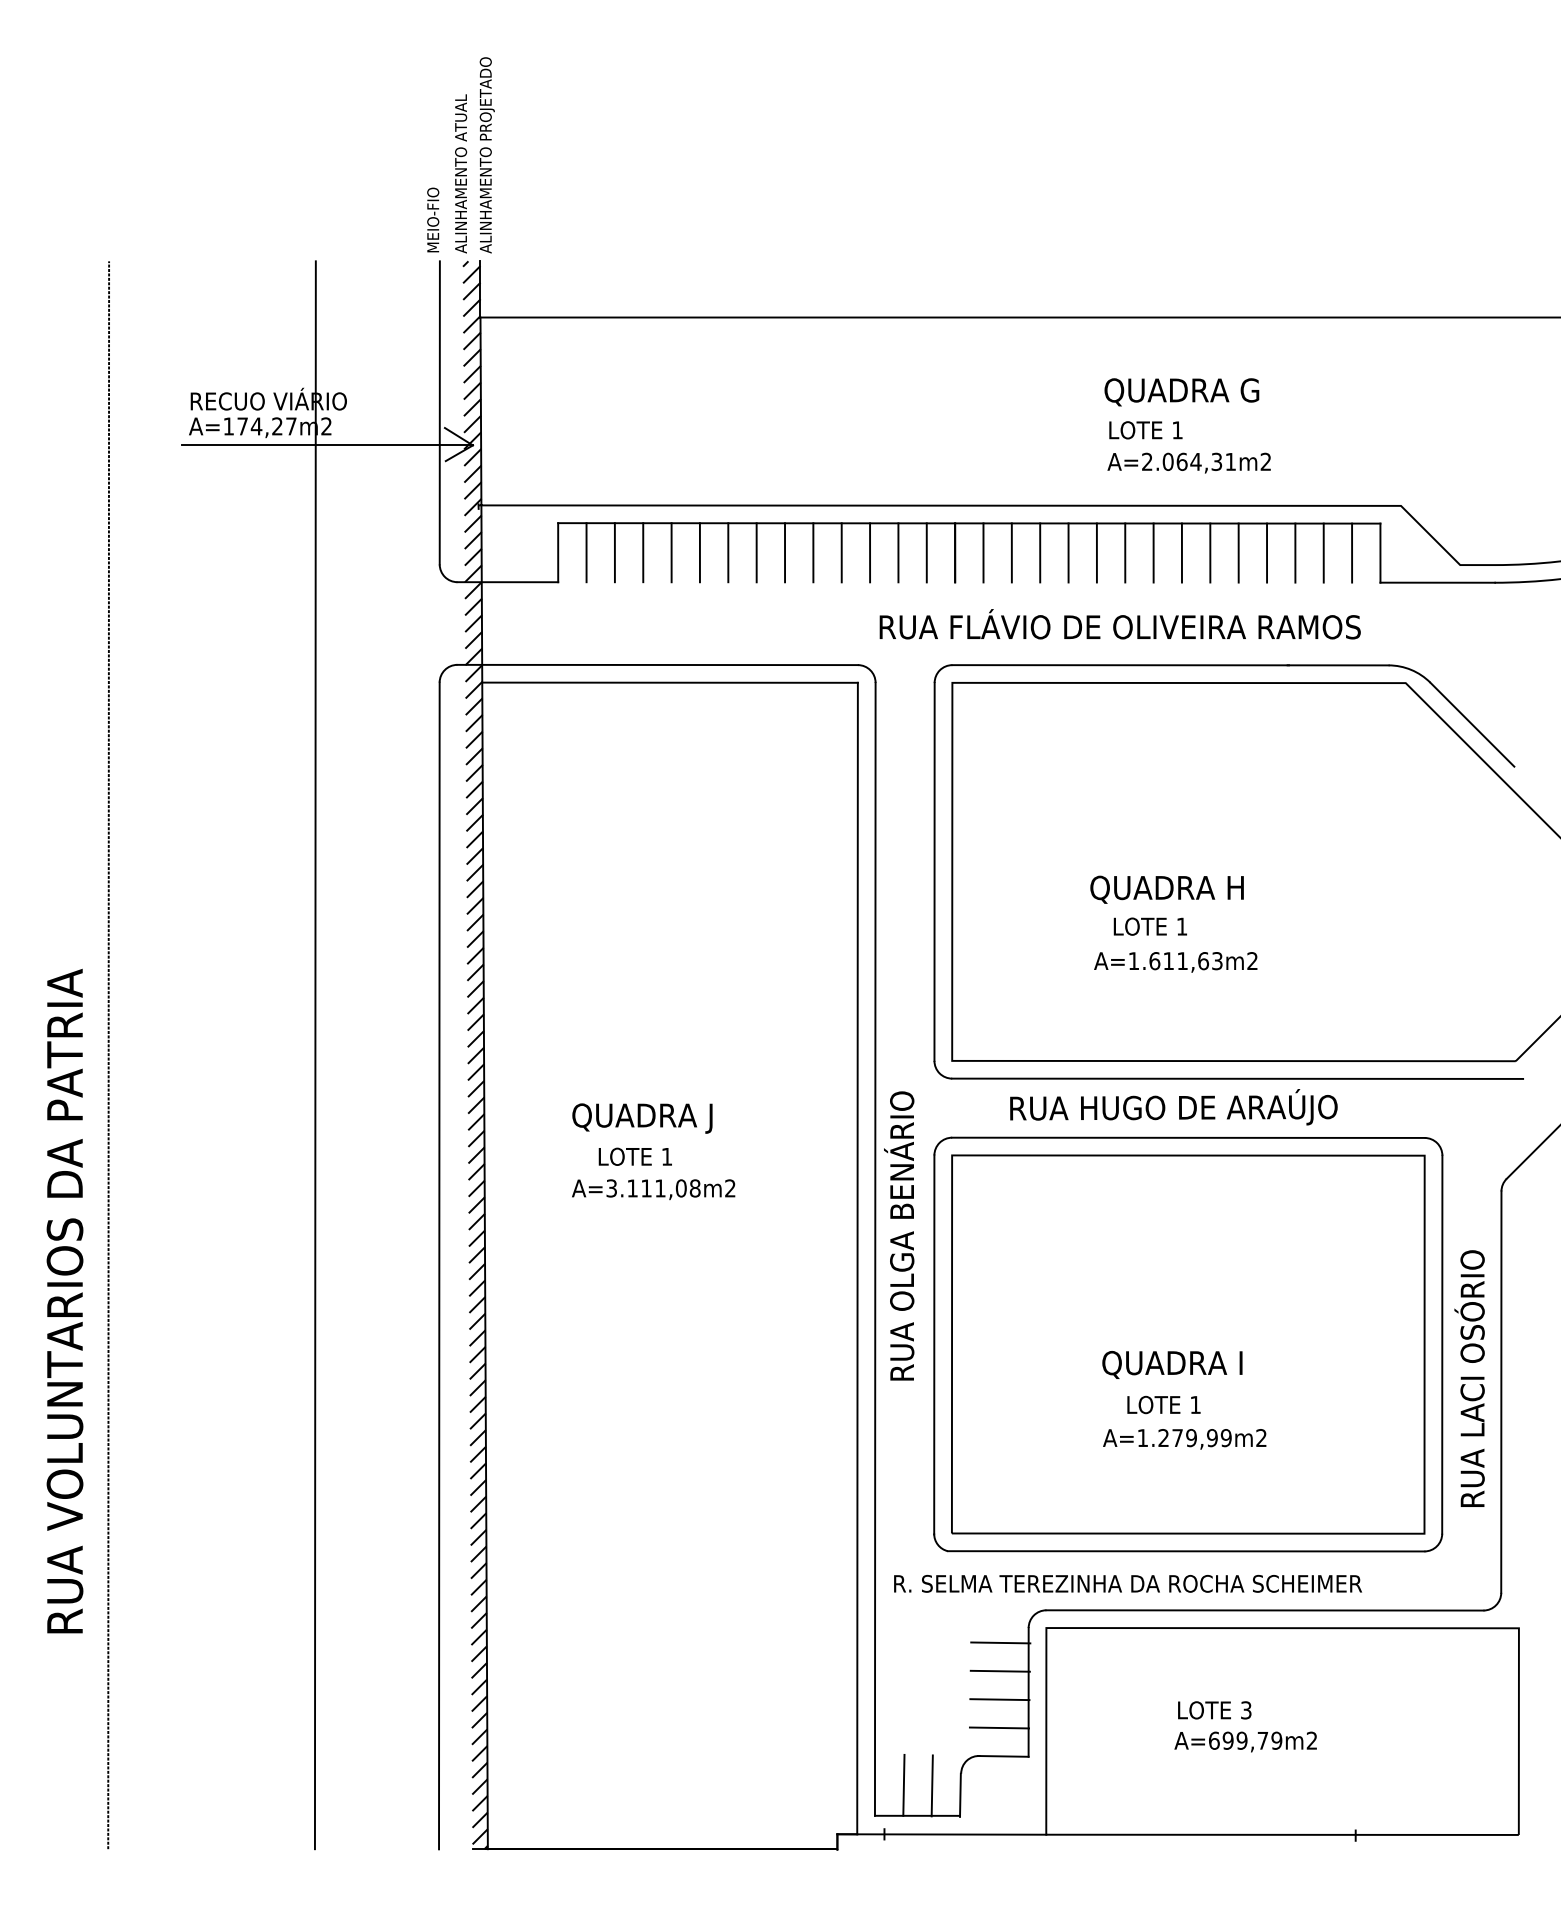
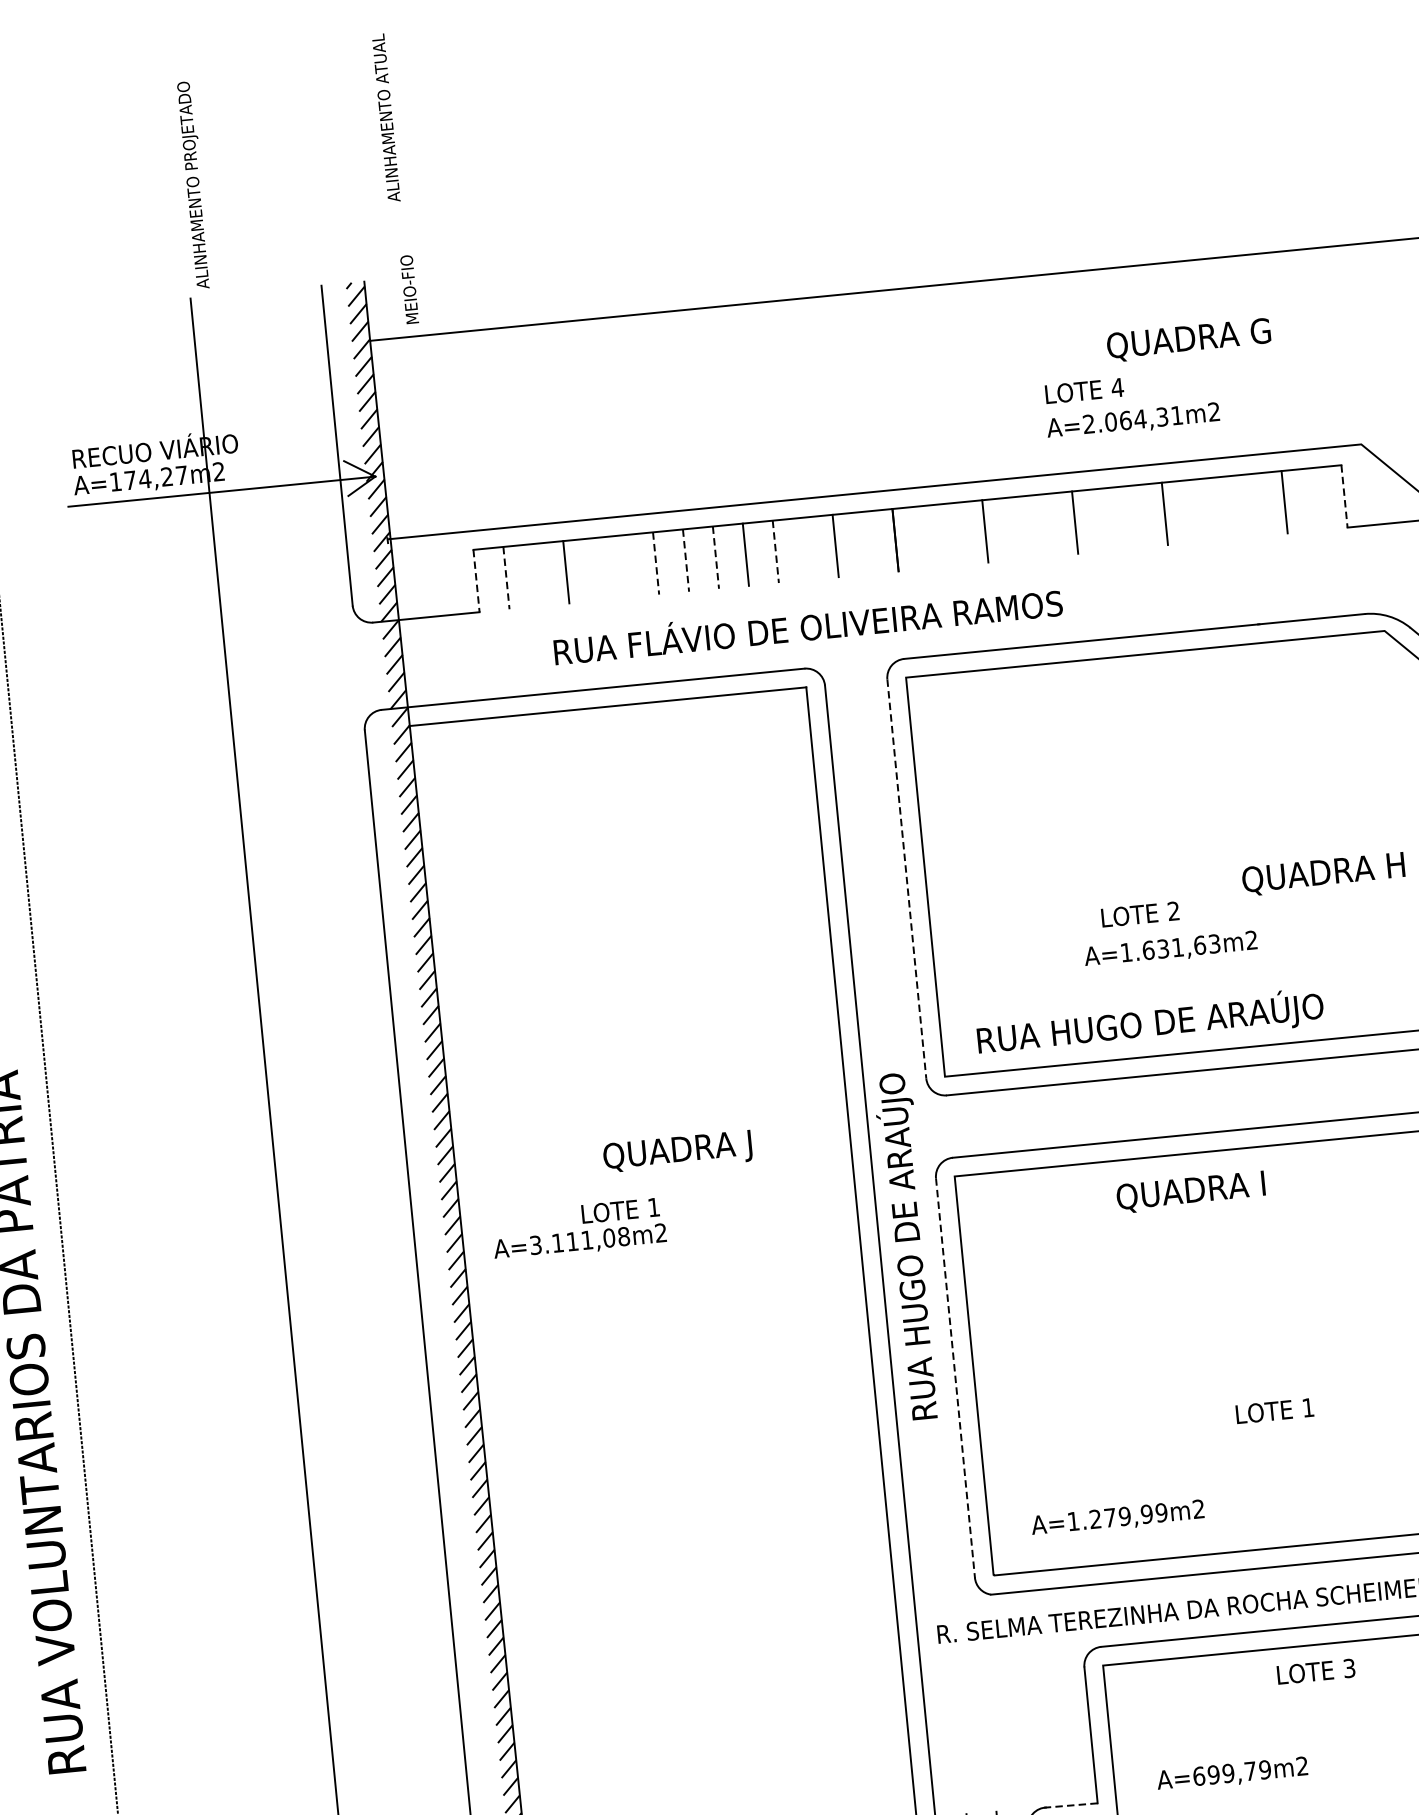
text: (486, 155) -> (194, 185), moved
text: (461, 173) -> (386, 117), moved
text: (433, 219) -> (409, 288), moved
text: (1181, 392) -> (1188, 340), moved
text: (1177, 430) -> (1117, 387), 1 -> 4
line: (558, 552) -> (476, 580), solid -> dashed
line: (586, 552) -> (506, 577), solid -> dashed
line: (614, 552) -> (535, 575), removed
line: (671, 552) -> (596, 569), removed
line: (699, 552) -> (625, 566), removed
line: (756, 552) -> (685, 560), solid -> dashed
line: (841, 552) -> (775, 551), solid -> dashed
line: (870, 552) -> (806, 548), removed
line: (926, 552) -> (865, 542), removed
line: (983, 552) -> (925, 536), removed
line: (1011, 552) -> (954, 533), removed
line: (1068, 552) -> (1015, 528), removed
line: (1096, 552) -> (1044, 525), removed
line: (1153, 552) -> (1104, 519), removed
line: (1181, 552) -> (1134, 516), removed
line: (1238, 552) -> (1194, 510), removed
line: (1267, 552) -> (1225, 507), removed
line: (1295, 552) -> (1254, 504), removed
line: (1352, 552) -> (1314, 498), removed
line: (728, 553) -> (656, 564), solid -> dashed
line: (785, 553) -> (716, 558), solid -> dashed
line: (1380, 553) -> (1344, 496), solid -> dashed
text: (1119, 624) -> (807, 625), moved
line: (934, 872) -> (906, 879), solid -> dashed
text: (1166, 889) -> (1322, 874), moved
text: (1181, 926) -> (1173, 911), 1 -> 2
text: (1168, 961) -> (1163, 949), A=1.611,63m2 -> A=1.631,63m2
text: (1173, 1107) -> (1150, 1023), moved
text: (642, 1118) -> (677, 1152), moved
text: (902, 1181) -> (905, 1209), RUA OLGA BENÁRIO -> RUA HUGO DE ARAÚJO
text: (653, 1189) -> (580, 1242), moved
line: (934, 1345) -> (955, 1378), solid -> dashed
text: (1172, 1364) -> (1191, 1191), moved
text: (1163, 1404) -> (1274, 1410), moved
text: (1184, 1439) -> (1117, 1518), moved
line: (1000, 1642) -> (1056, 1685), removed
line: (999, 1670) -> (1058, 1715), removed
line: (999, 1699) -> (1061, 1745), removed
text: (1214, 1710) -> (1315, 1671), moved
line: (999, 1727) -> (1063, 1775), removed
text: (1245, 1741) -> (1232, 1773), moved
line: (1002, 1756) -> (1070, 1805), solid -> dashed

